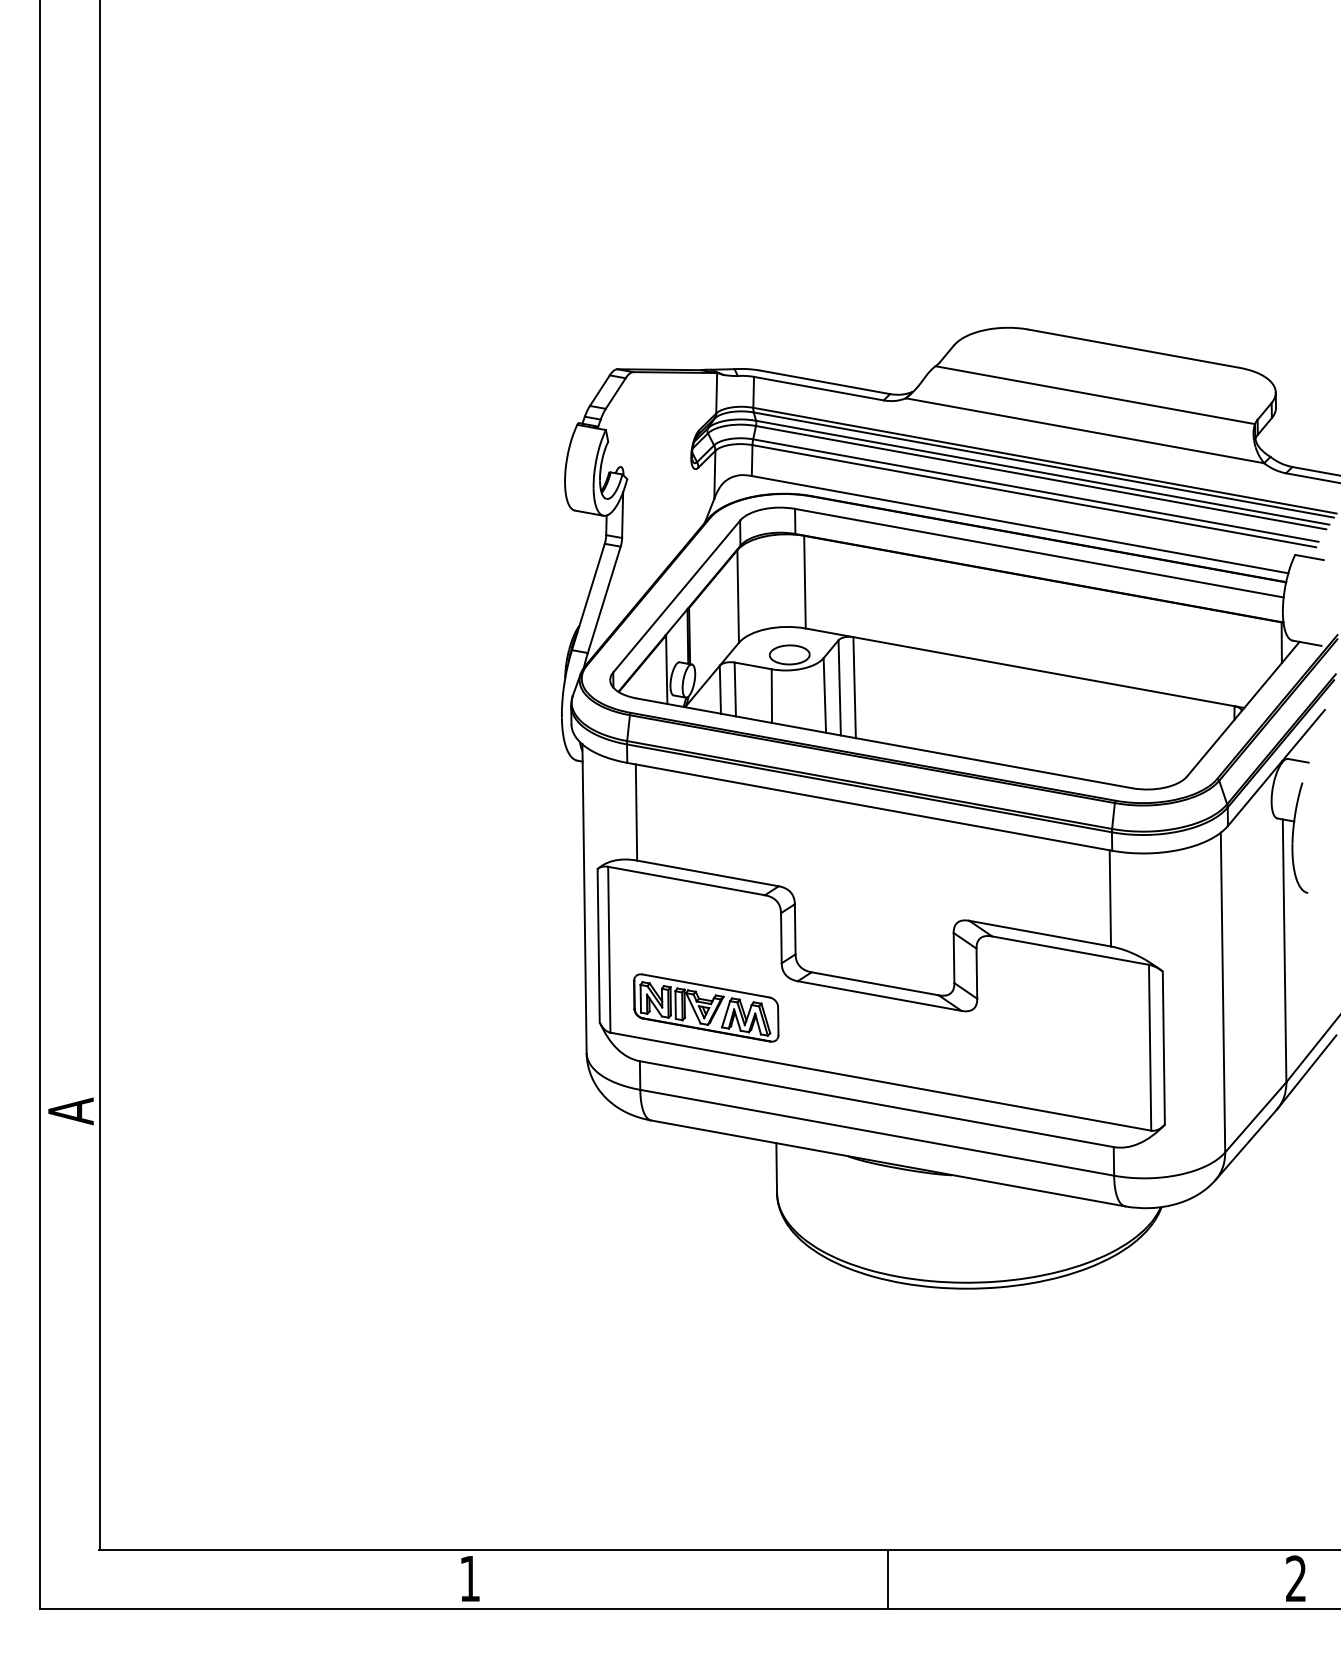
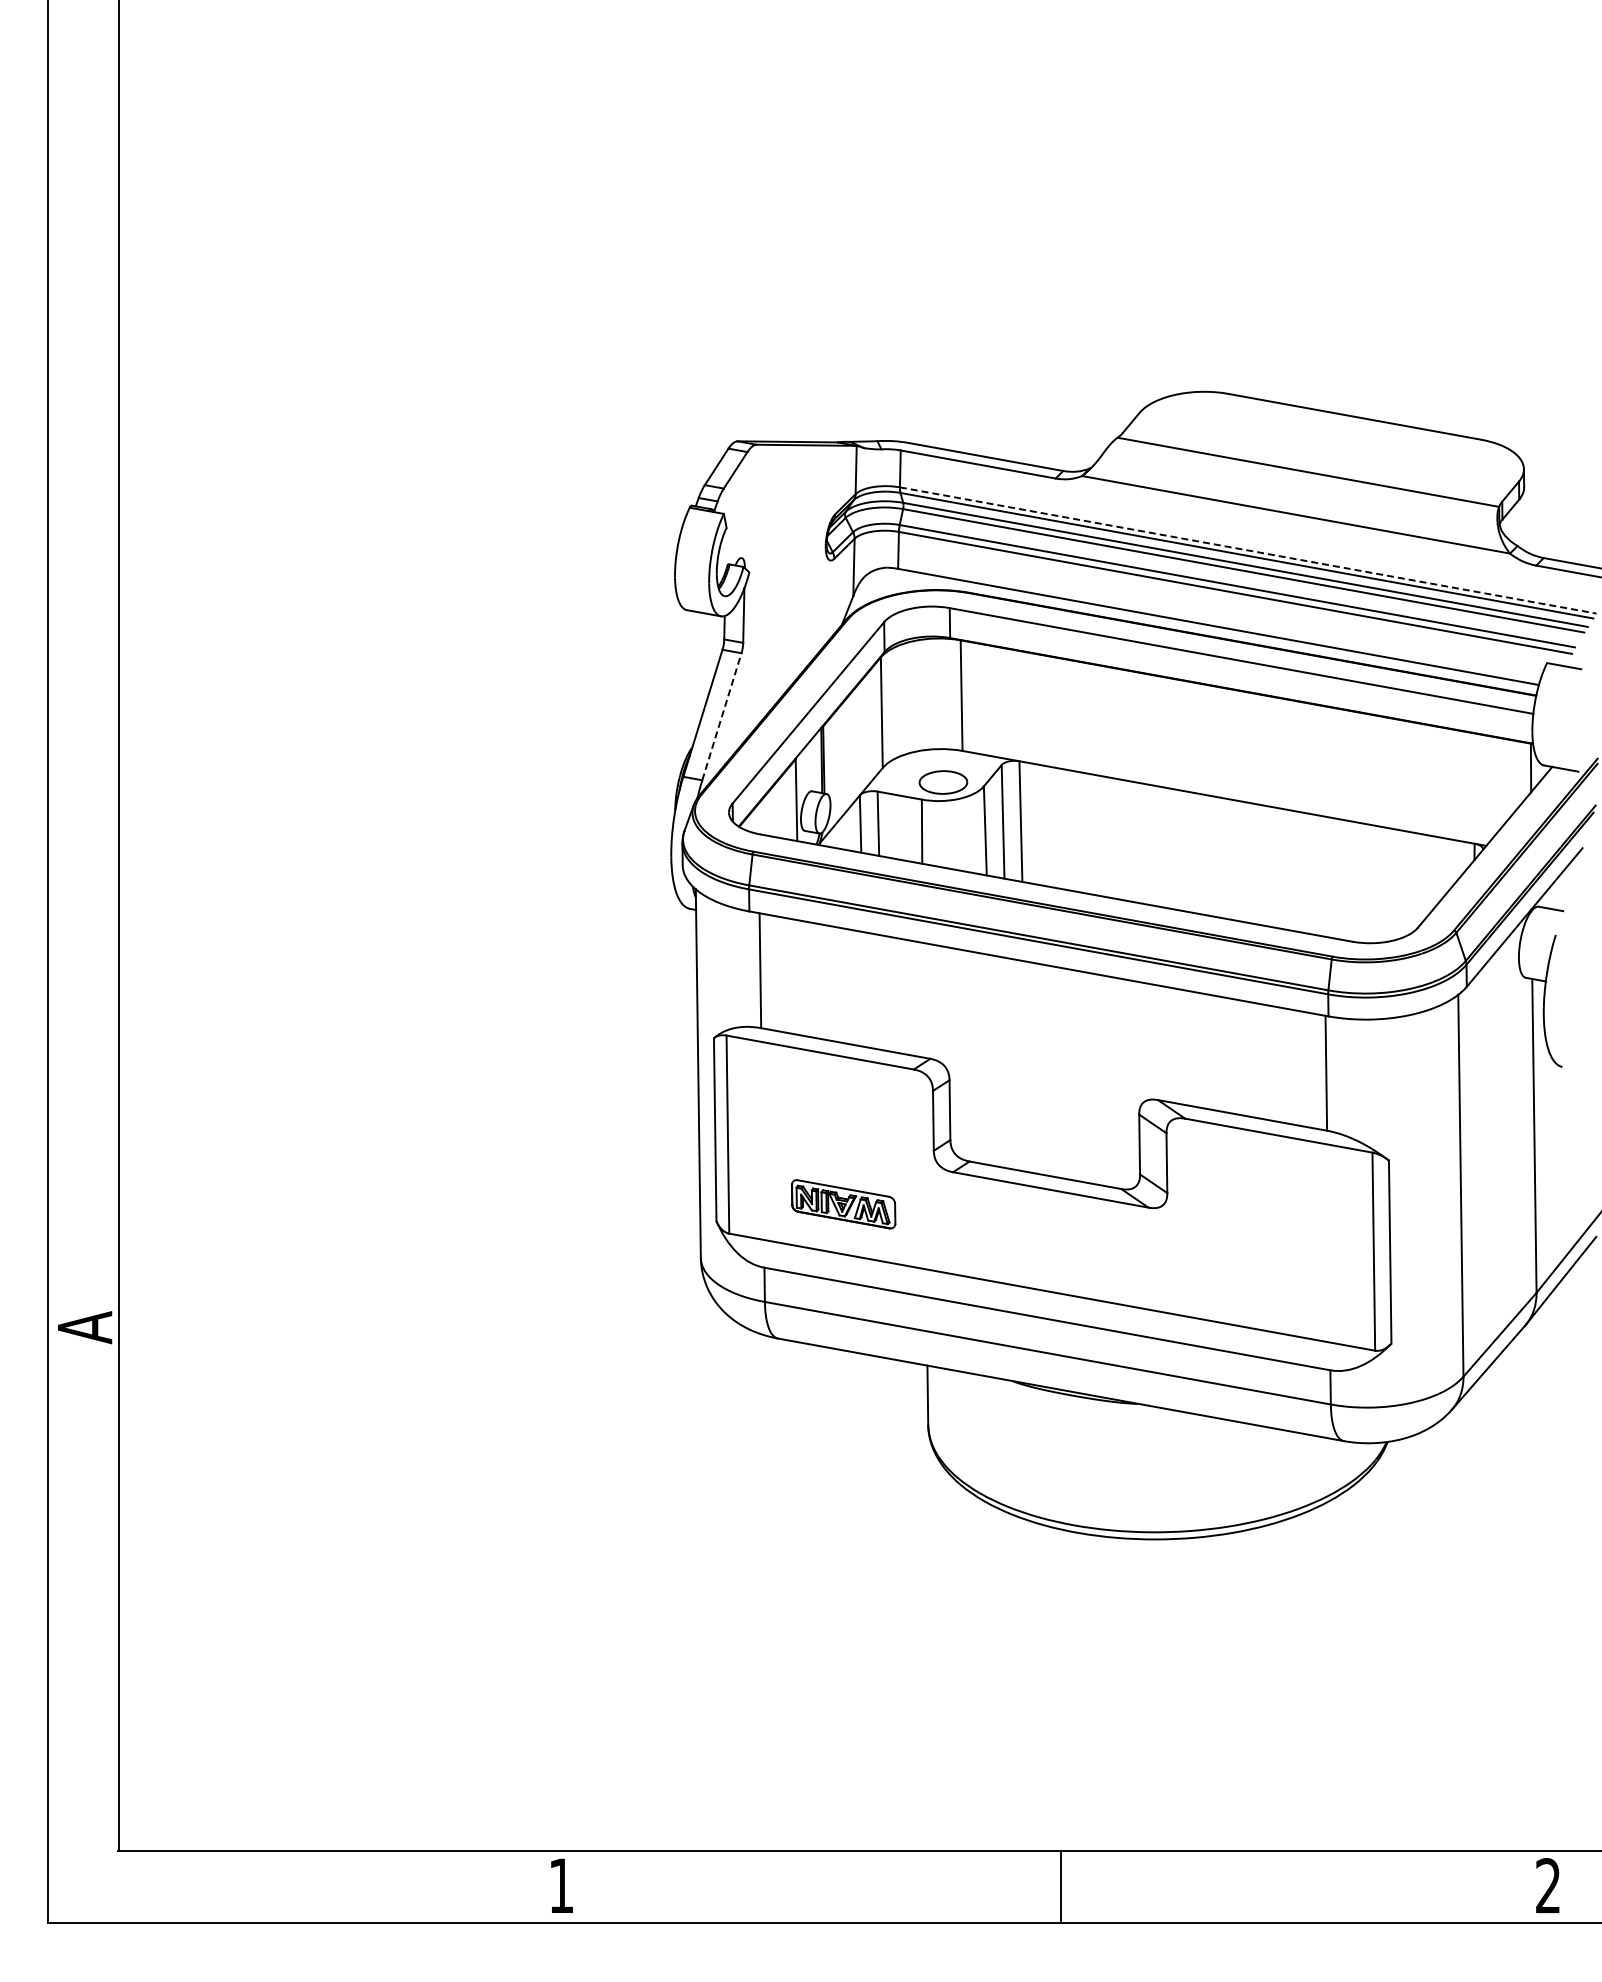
line: (1045, 460) -> (1248, 550), solid -> dashed
line: (604, 599) -> (722, 716), solid -> dashed
part: (706, 1008) -> (843, 1204), size x0.6

